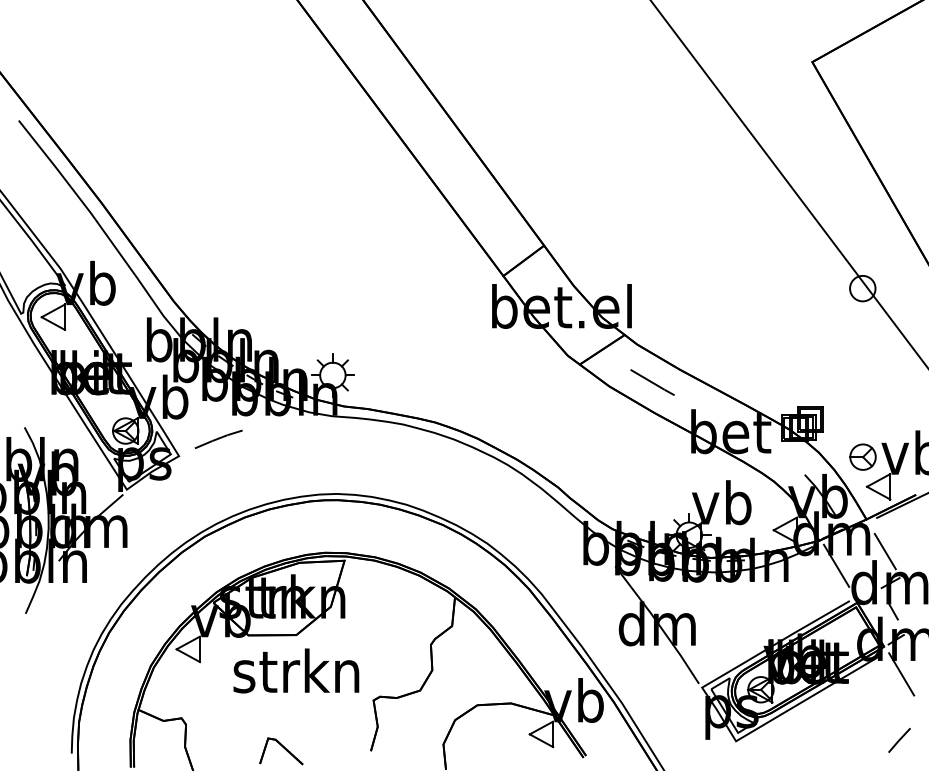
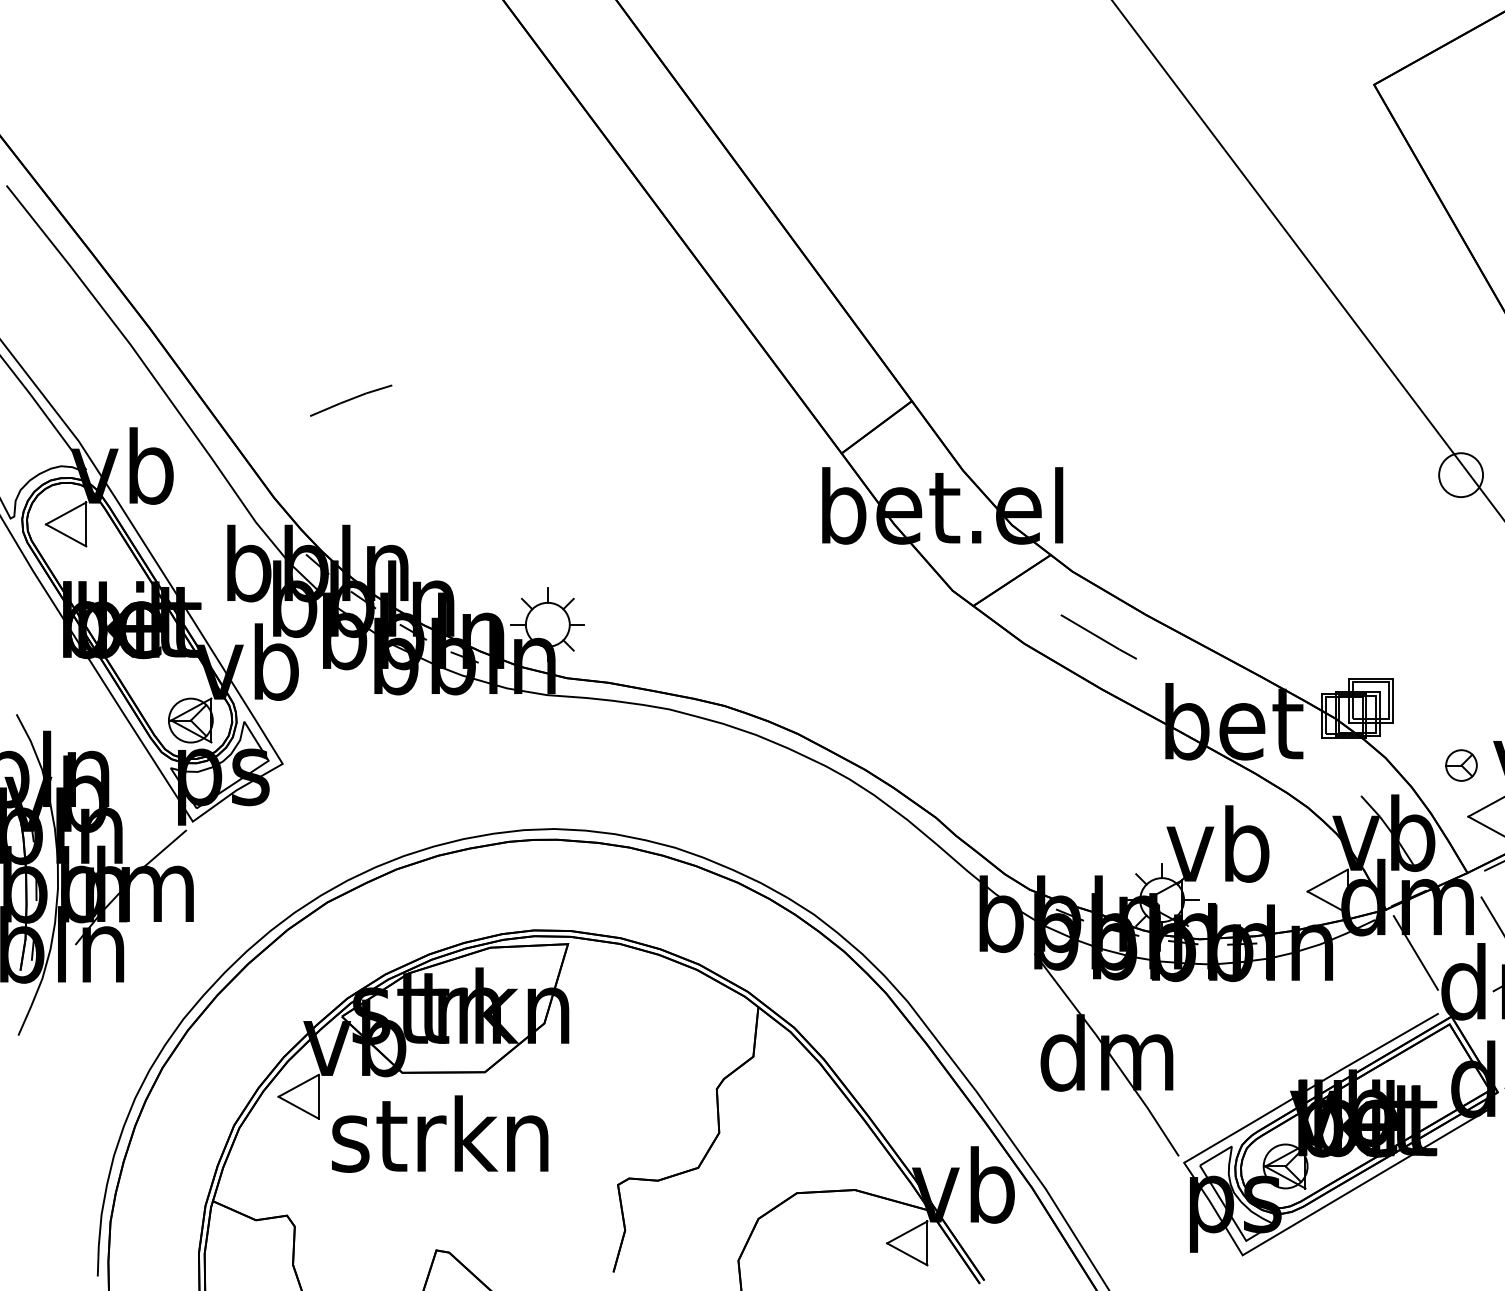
line: (218, 439) -> (350, 400), moved
part: (862, 456) -> (1460, 764), size x0.7
text: (296, 670) -> (440, 1133), moved

